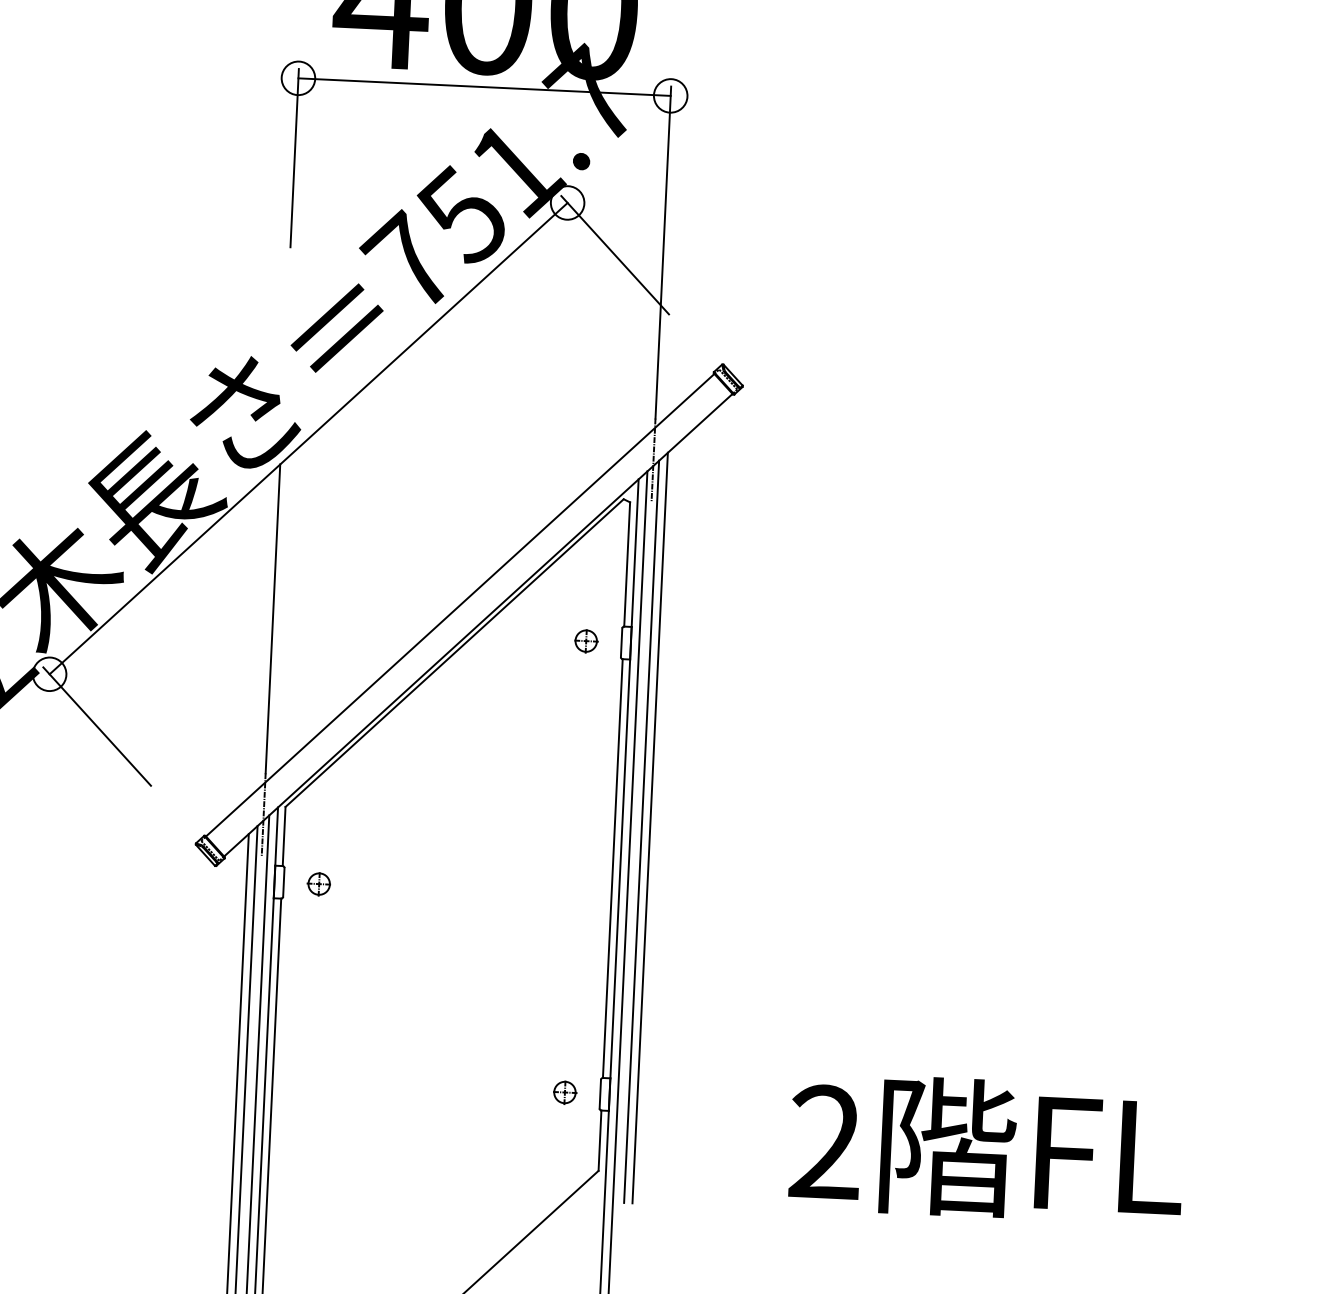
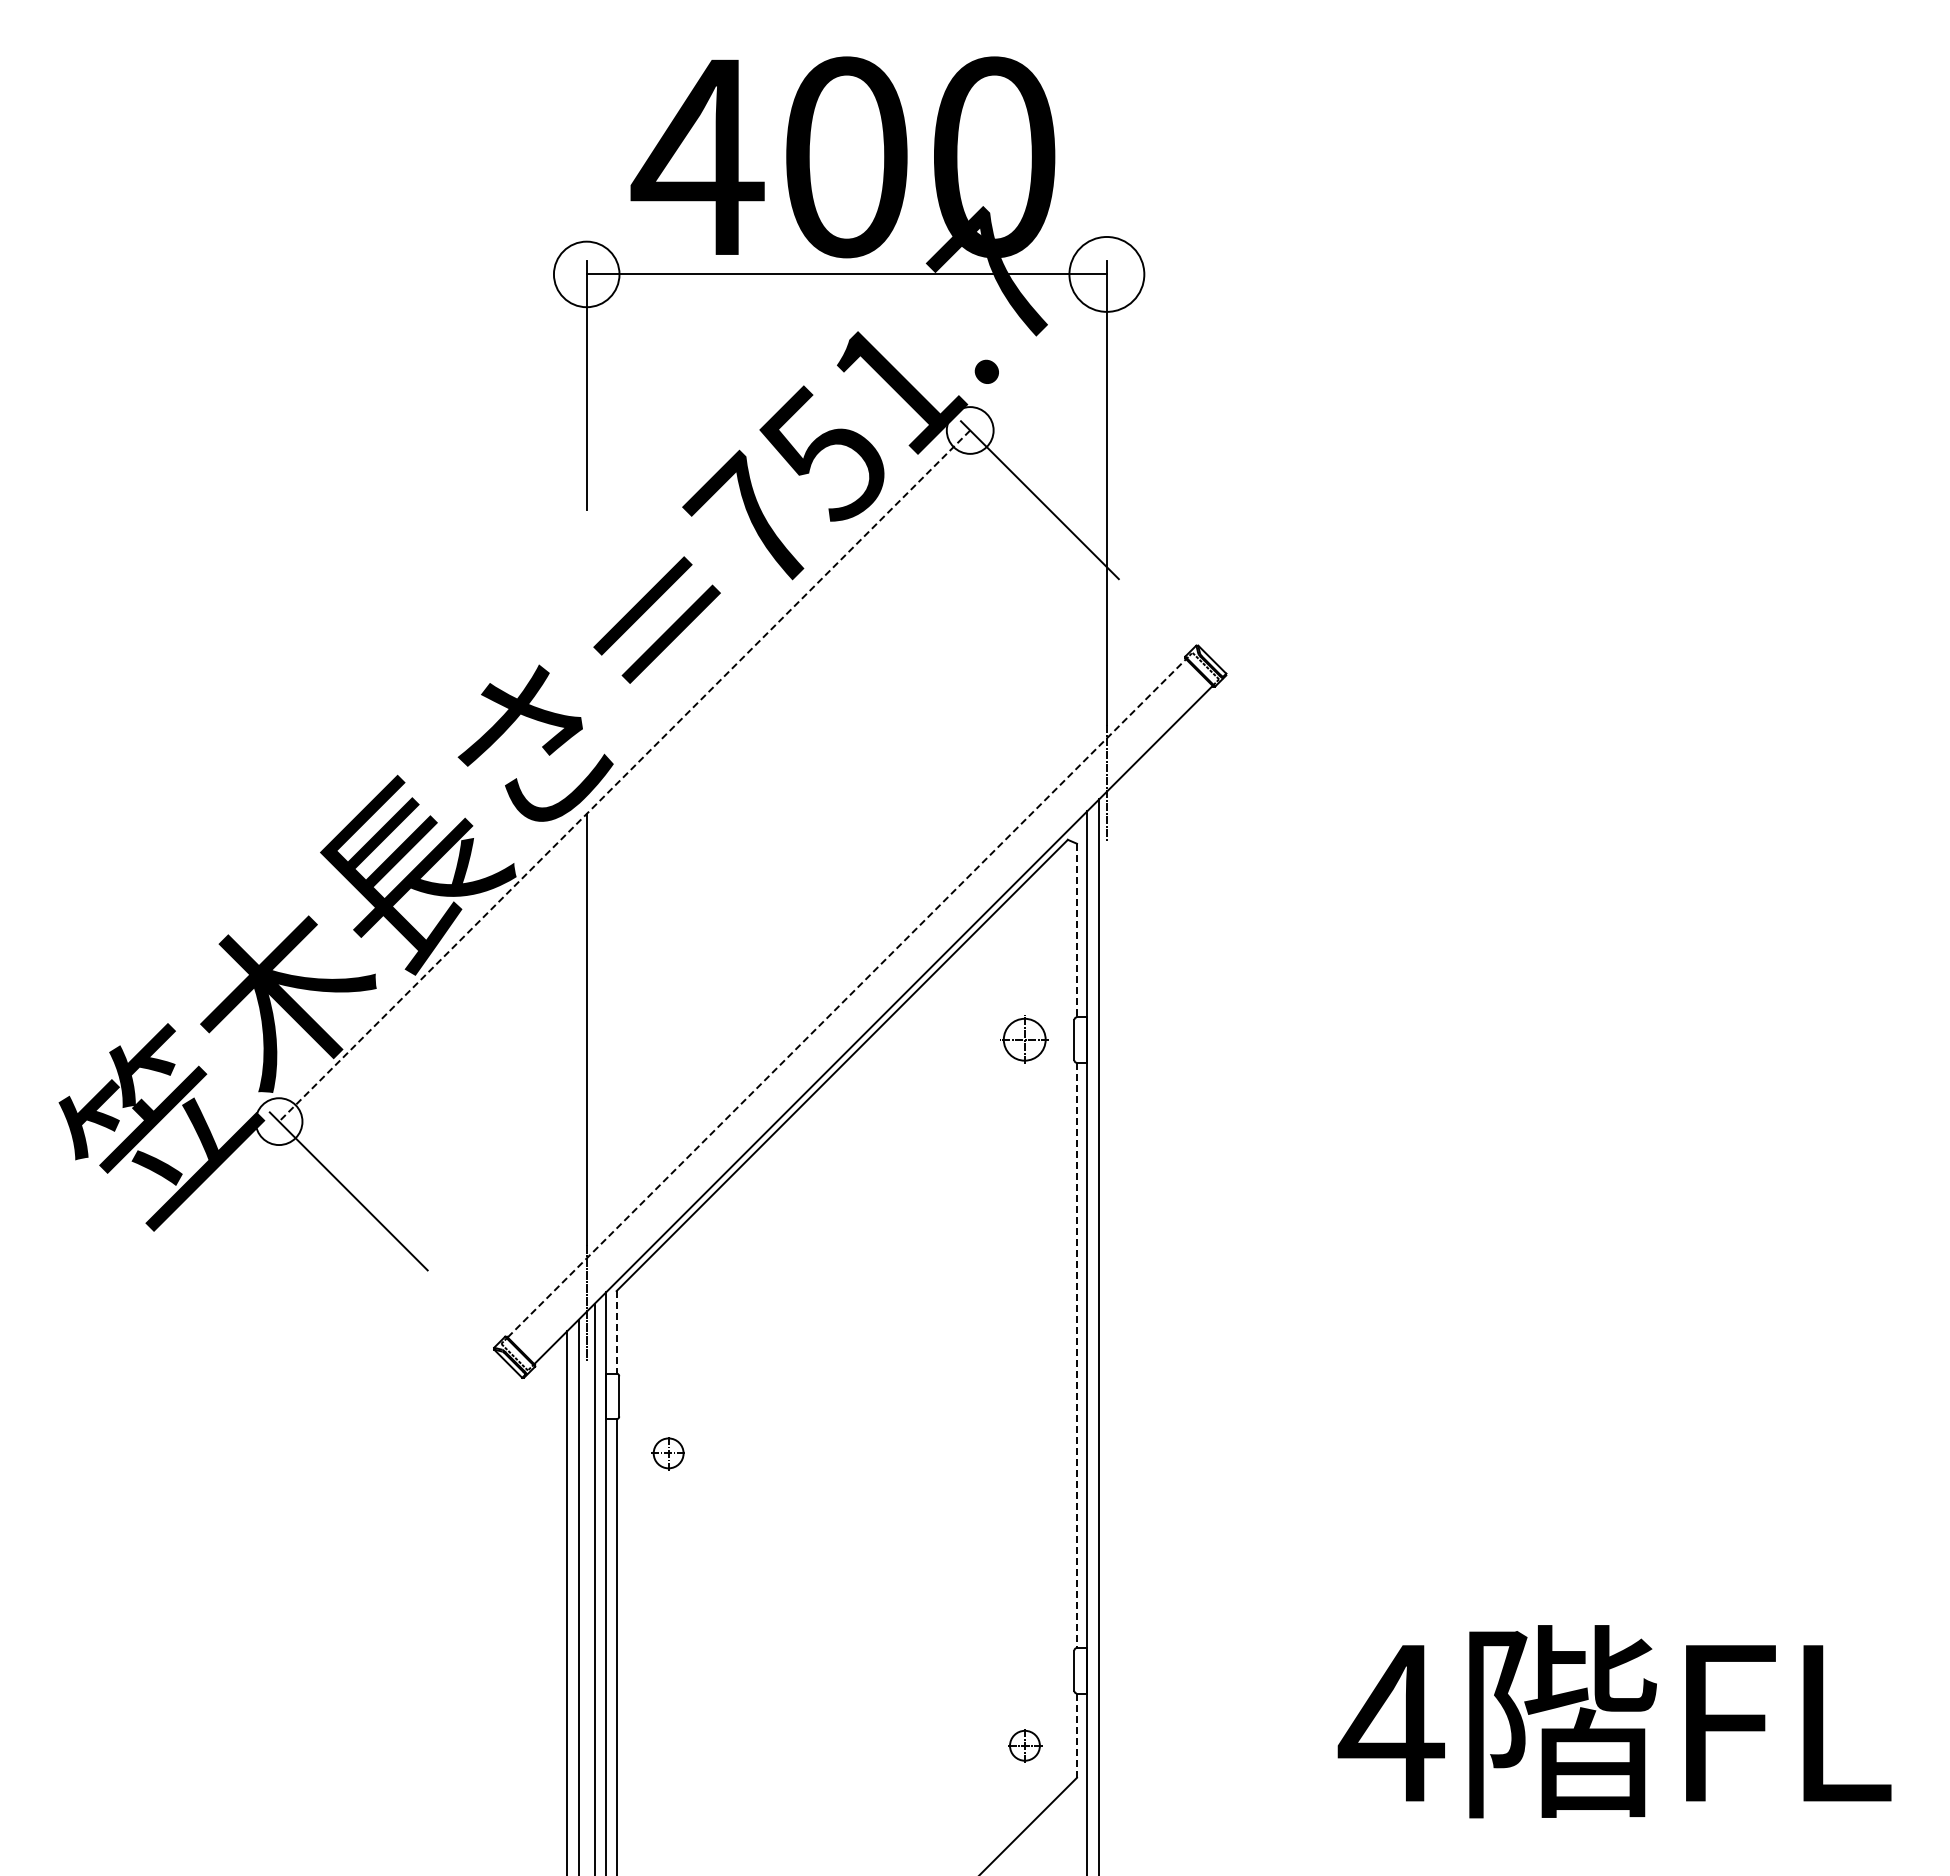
circle: (298, 78) -> (586, 274), size x1.4
circle: (670, 95) -> (1106, 274), size x1.6
line: (308, 438) -> (624, 776), solid -> dashed
line: (626, 564) -> (1076, 930), solid -> dashed
line: (459, 605) -> (846, 998), solid -> dashed
part: (586, 641) -> (1025, 1040), size x1.4
line: (650, 828) -> (1126, 1296), removed
line: (641, 831) -> (1114, 1301), removed
line: (284, 836) -> (616, 1332), solid -> dashed
line: (612, 868) -> (1076, 1355), solid -> dashed
part: (318, 884) -> (667, 1453), moved
part: (565, 1092) -> (1025, 1745), moved
line: (599, 1141) -> (1076, 1736), solid -> dashed
text: (824, 1141) -> (1390, 1721), 2 -> 4

